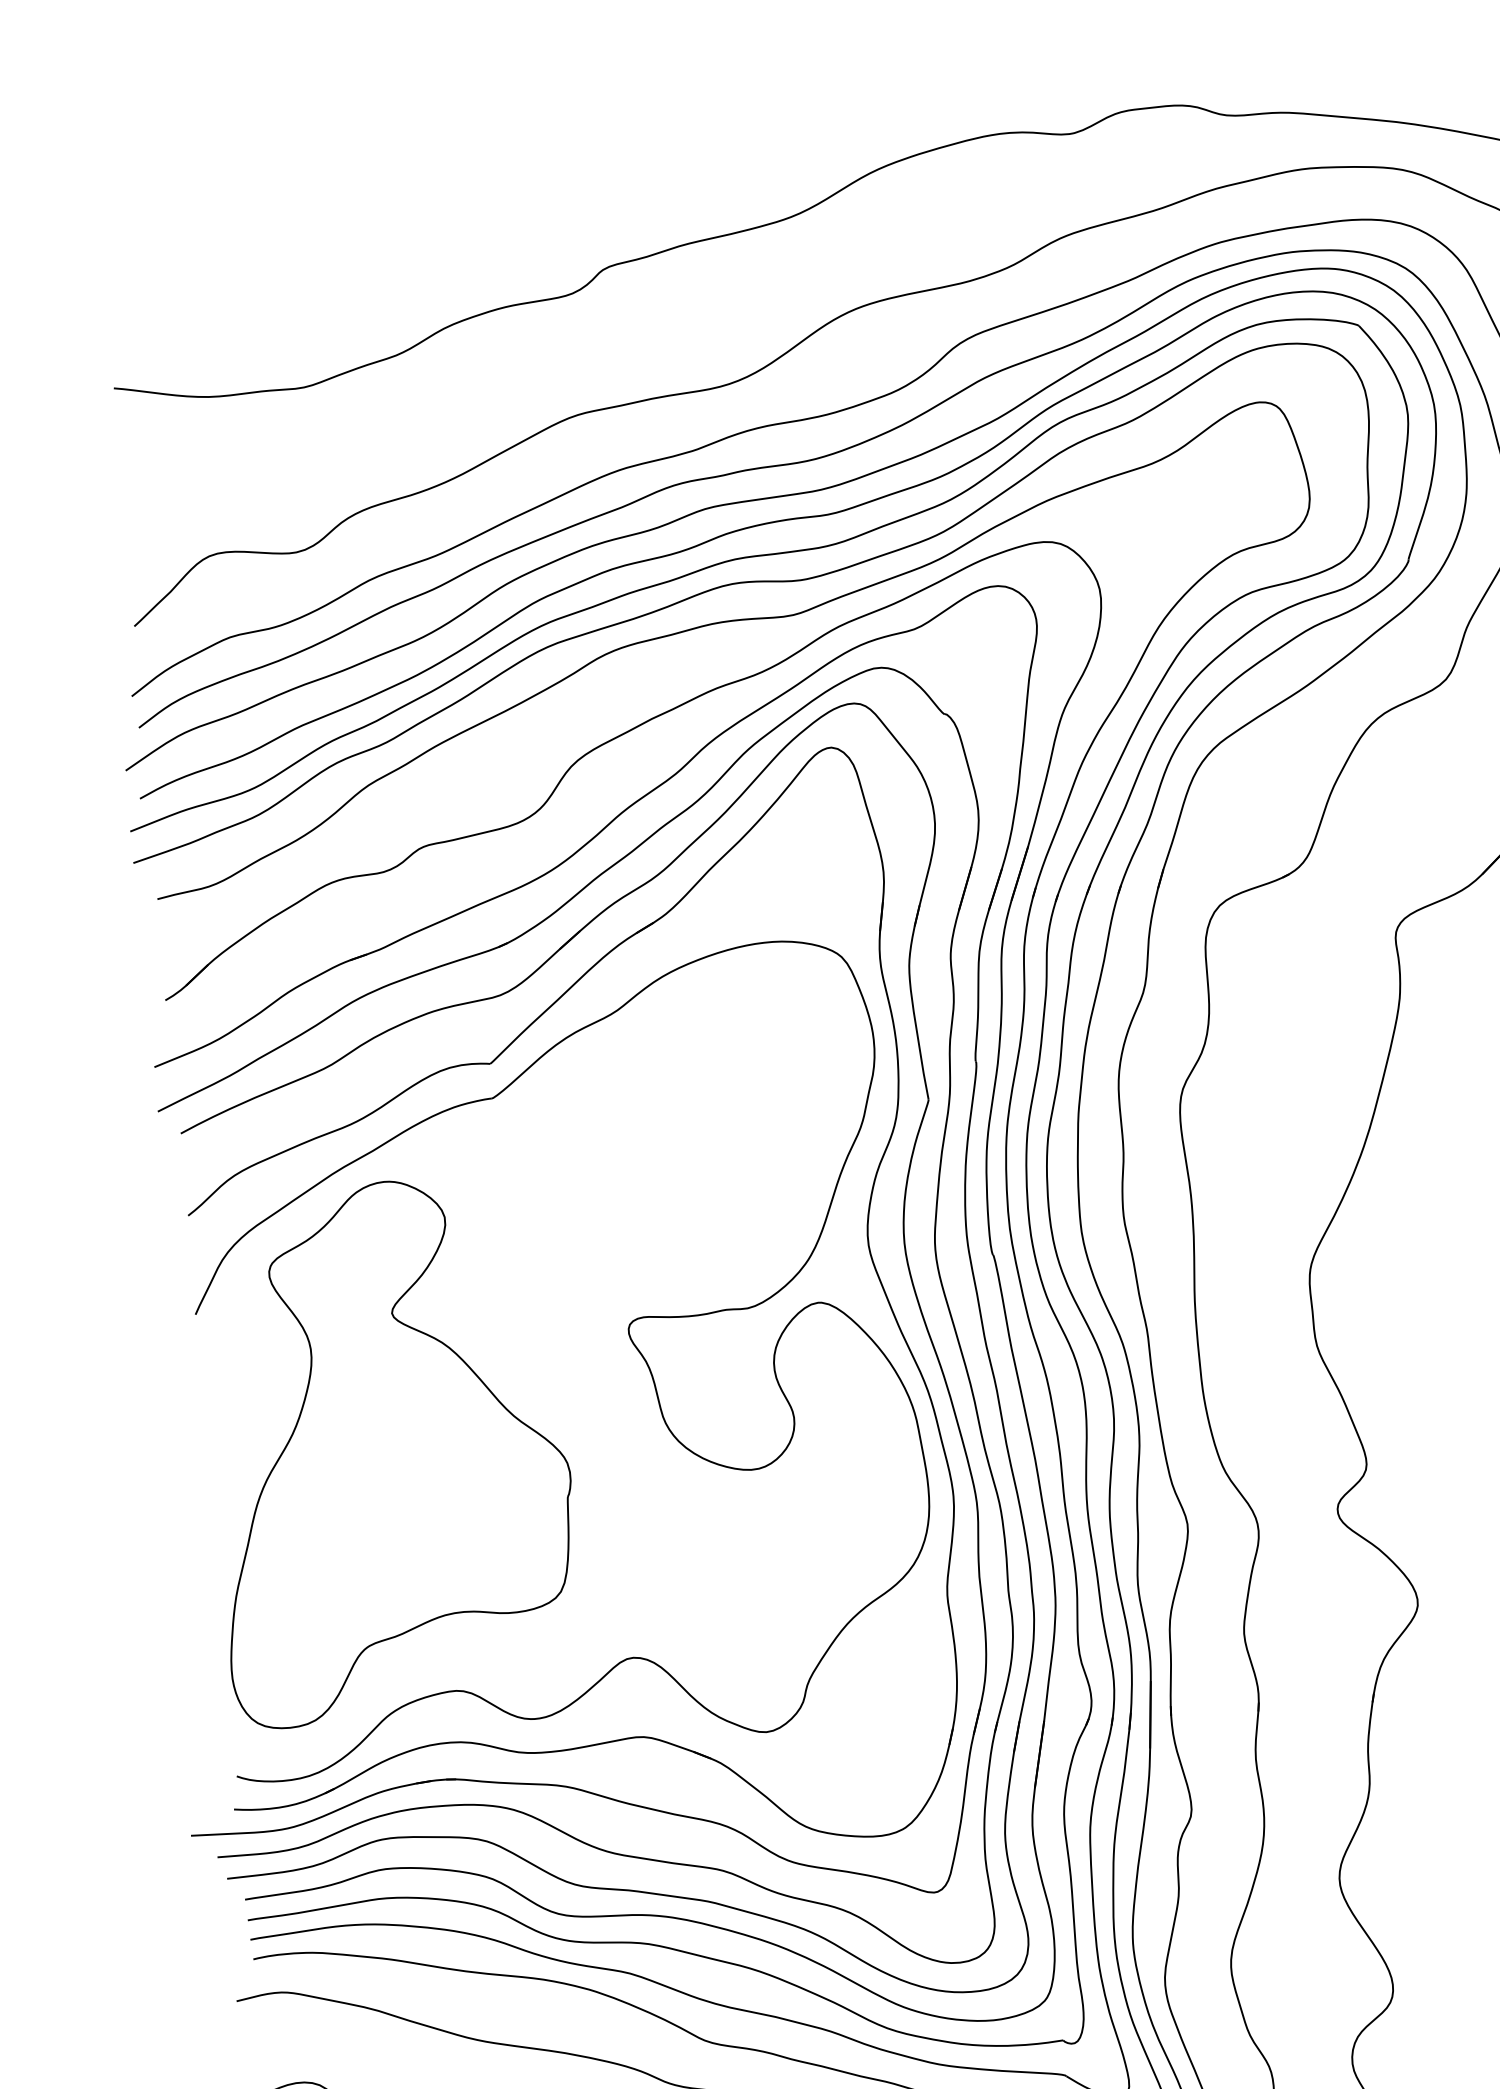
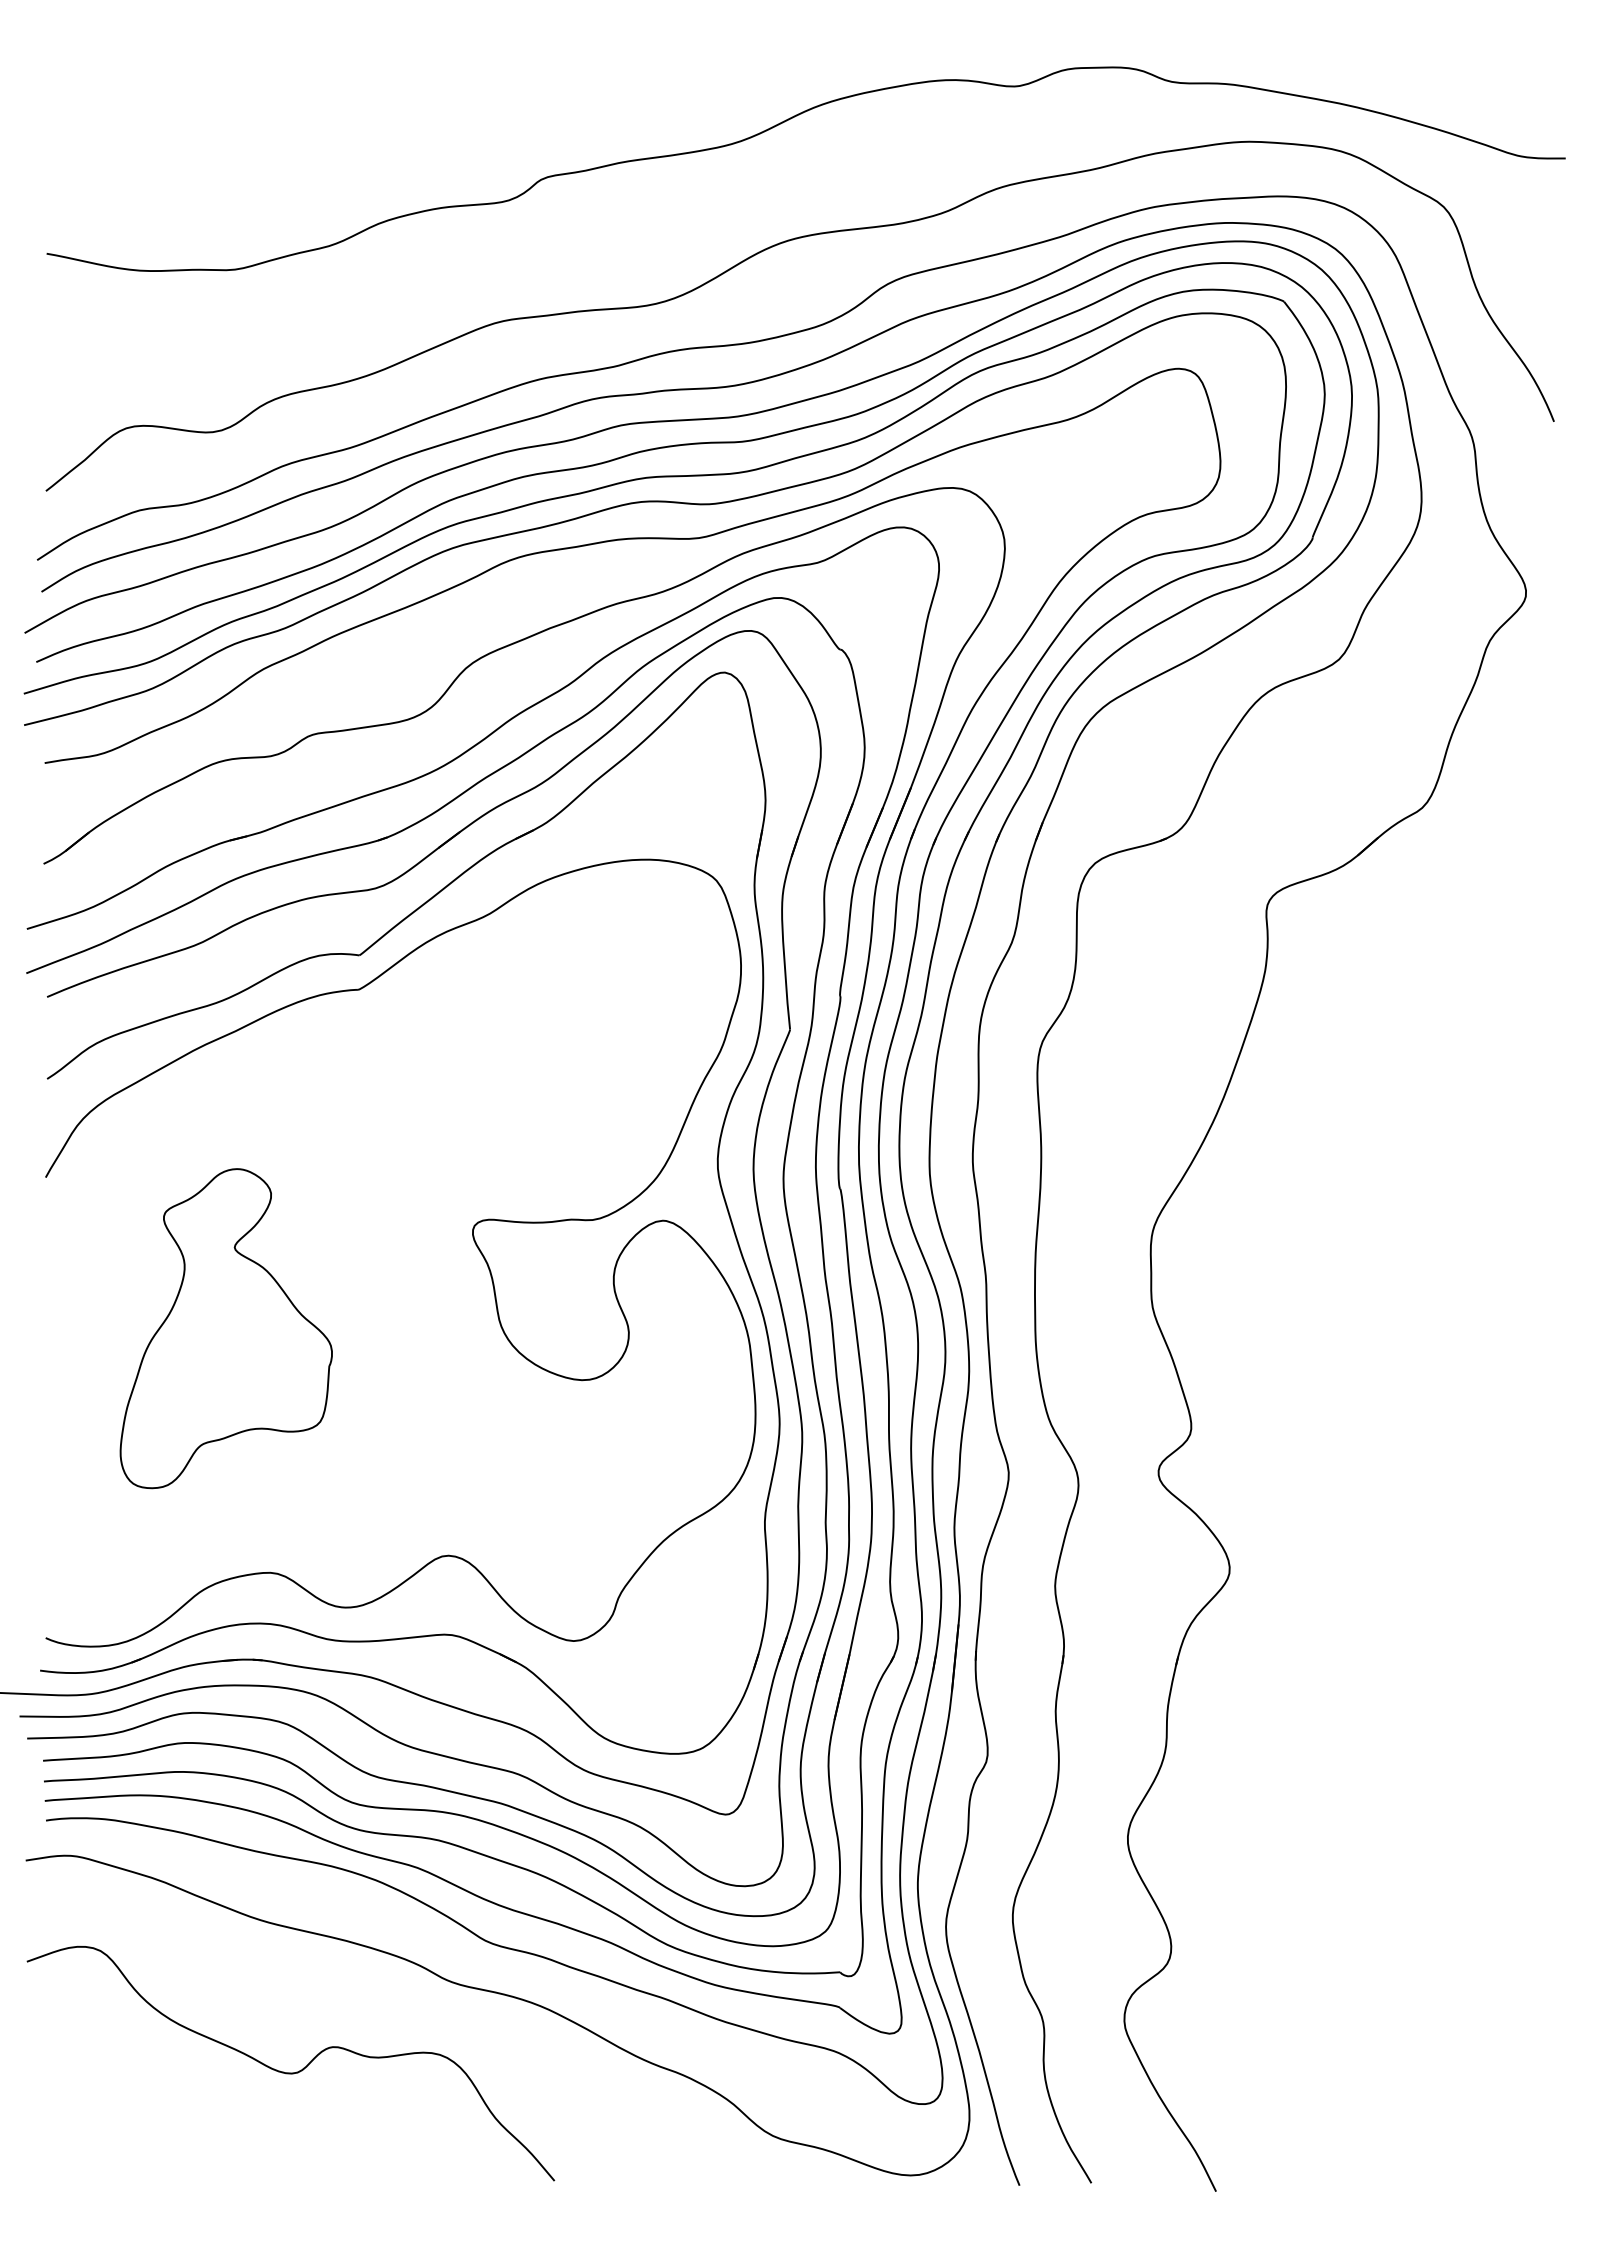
part: (390, 1449) -> (226, 1328), size x0.6

